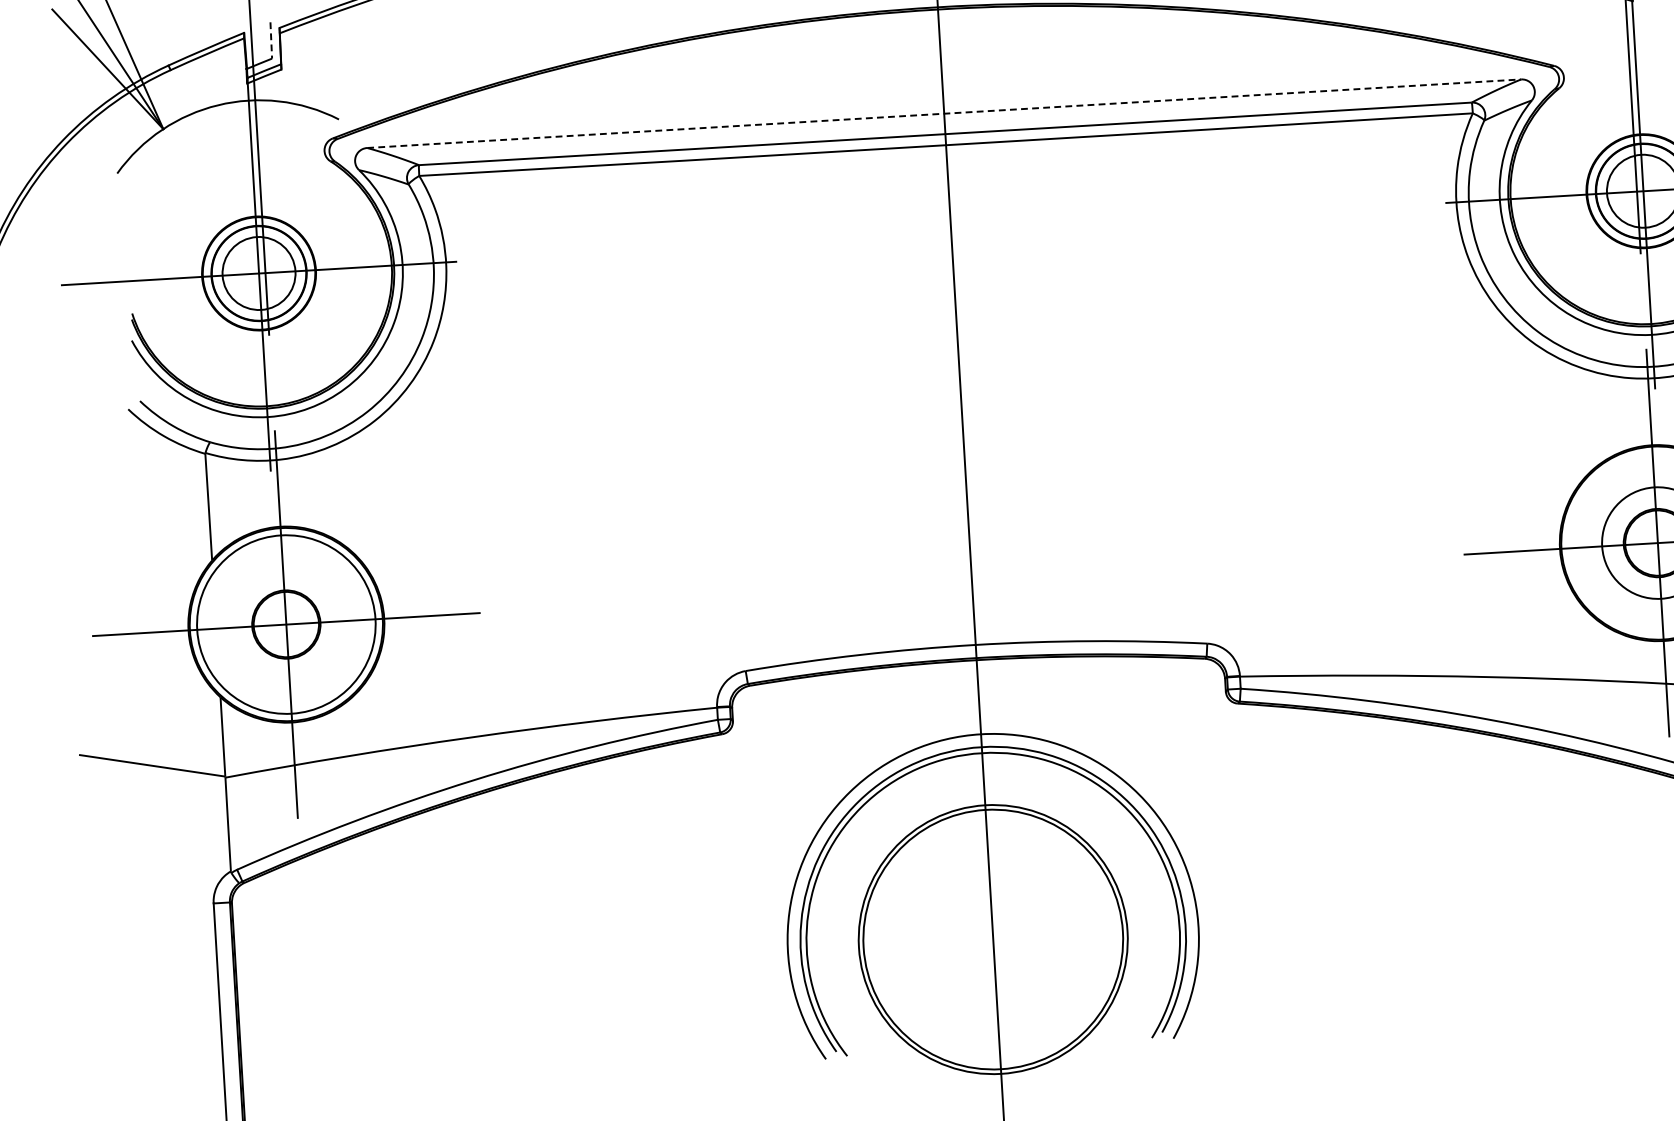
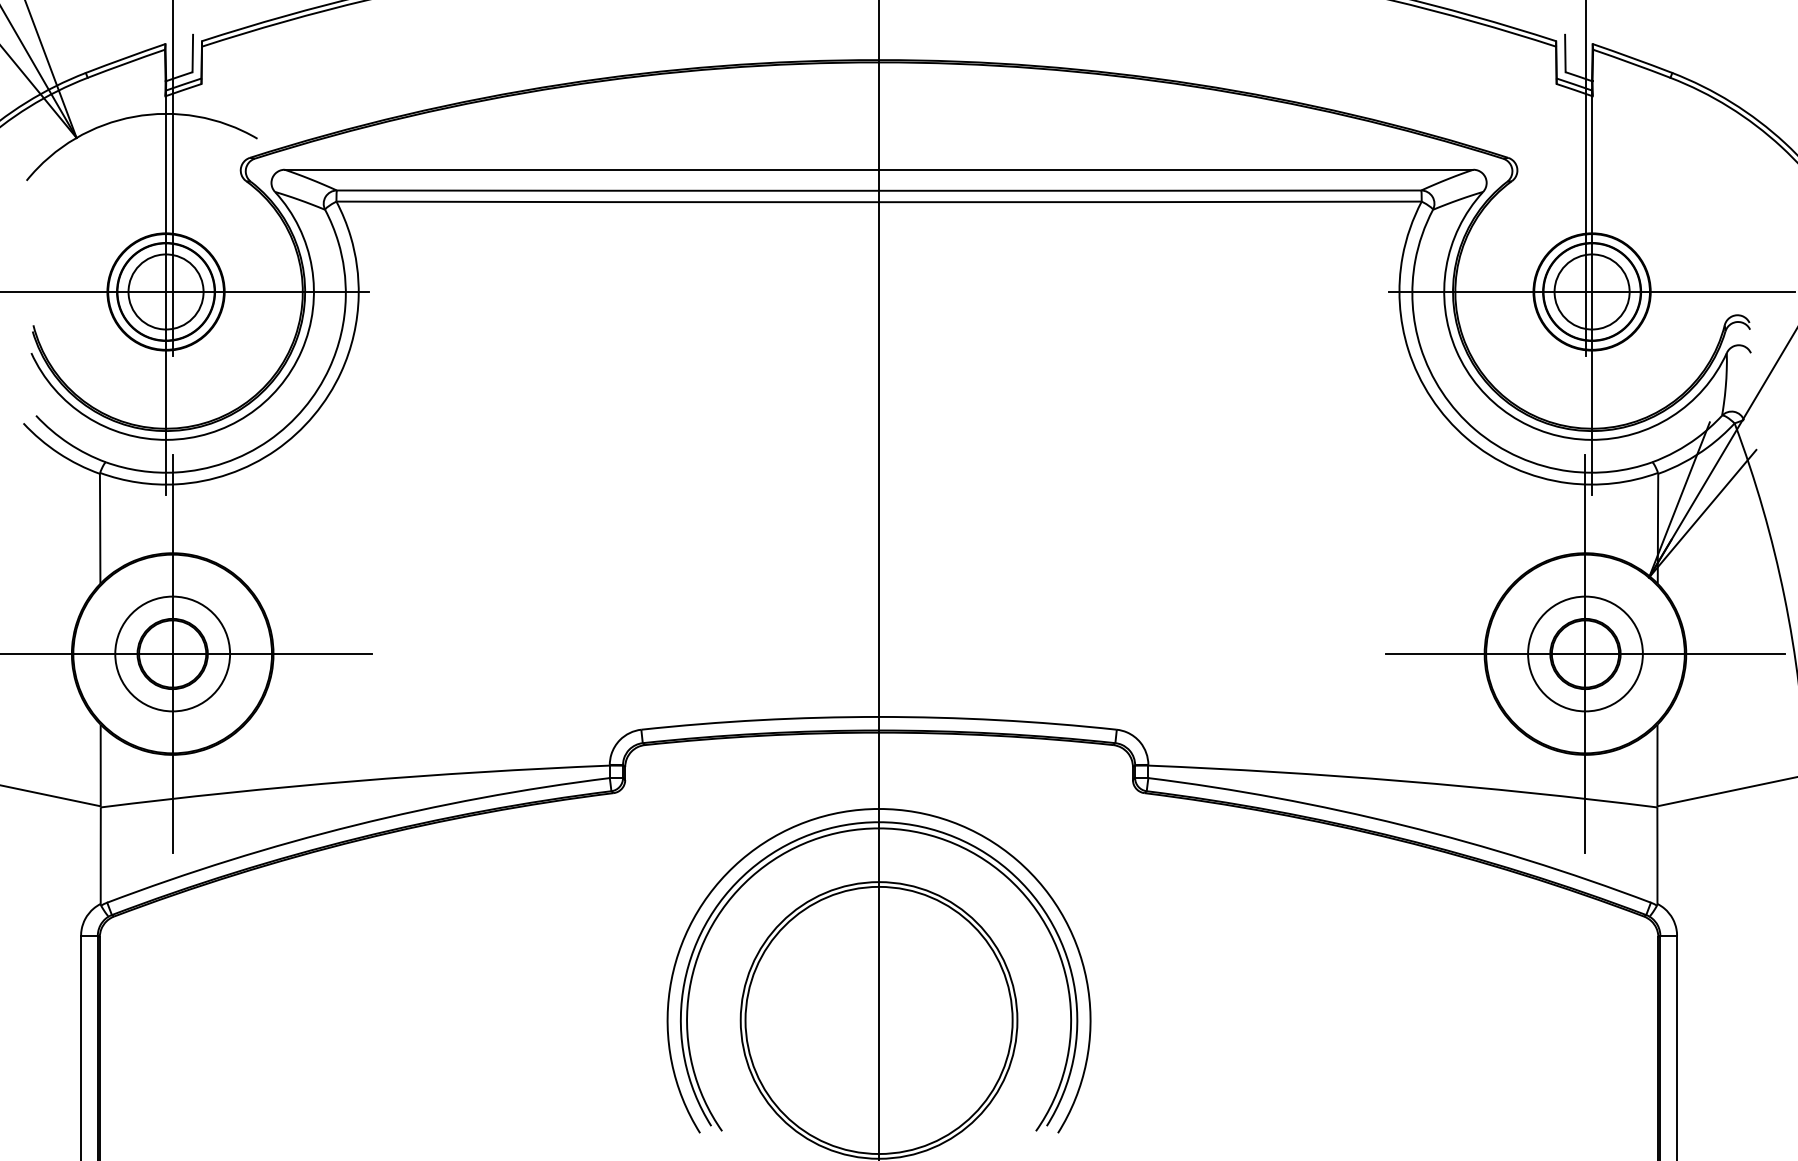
line: (270, 40) -> (192, 53), dashed -> solid
line: (944, 113) -> (879, 169), dashed -> solid
circle: (286, 624) -> (172, 653), size x0.62

